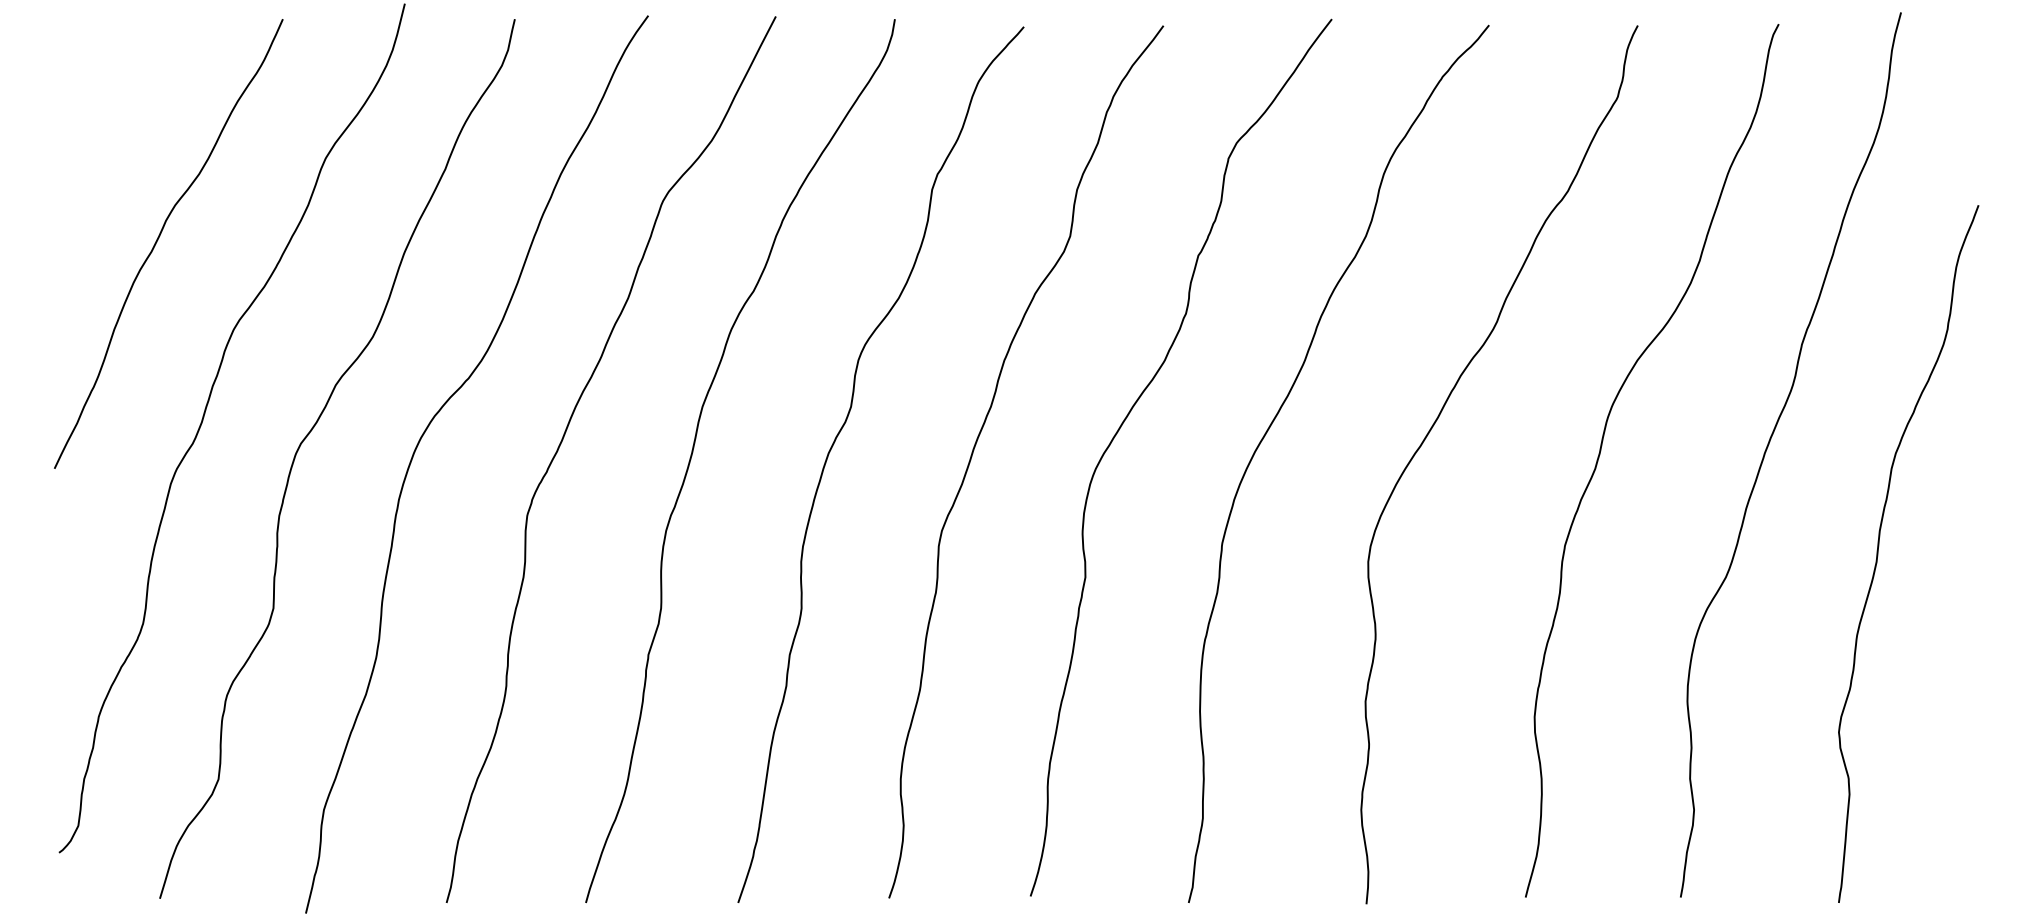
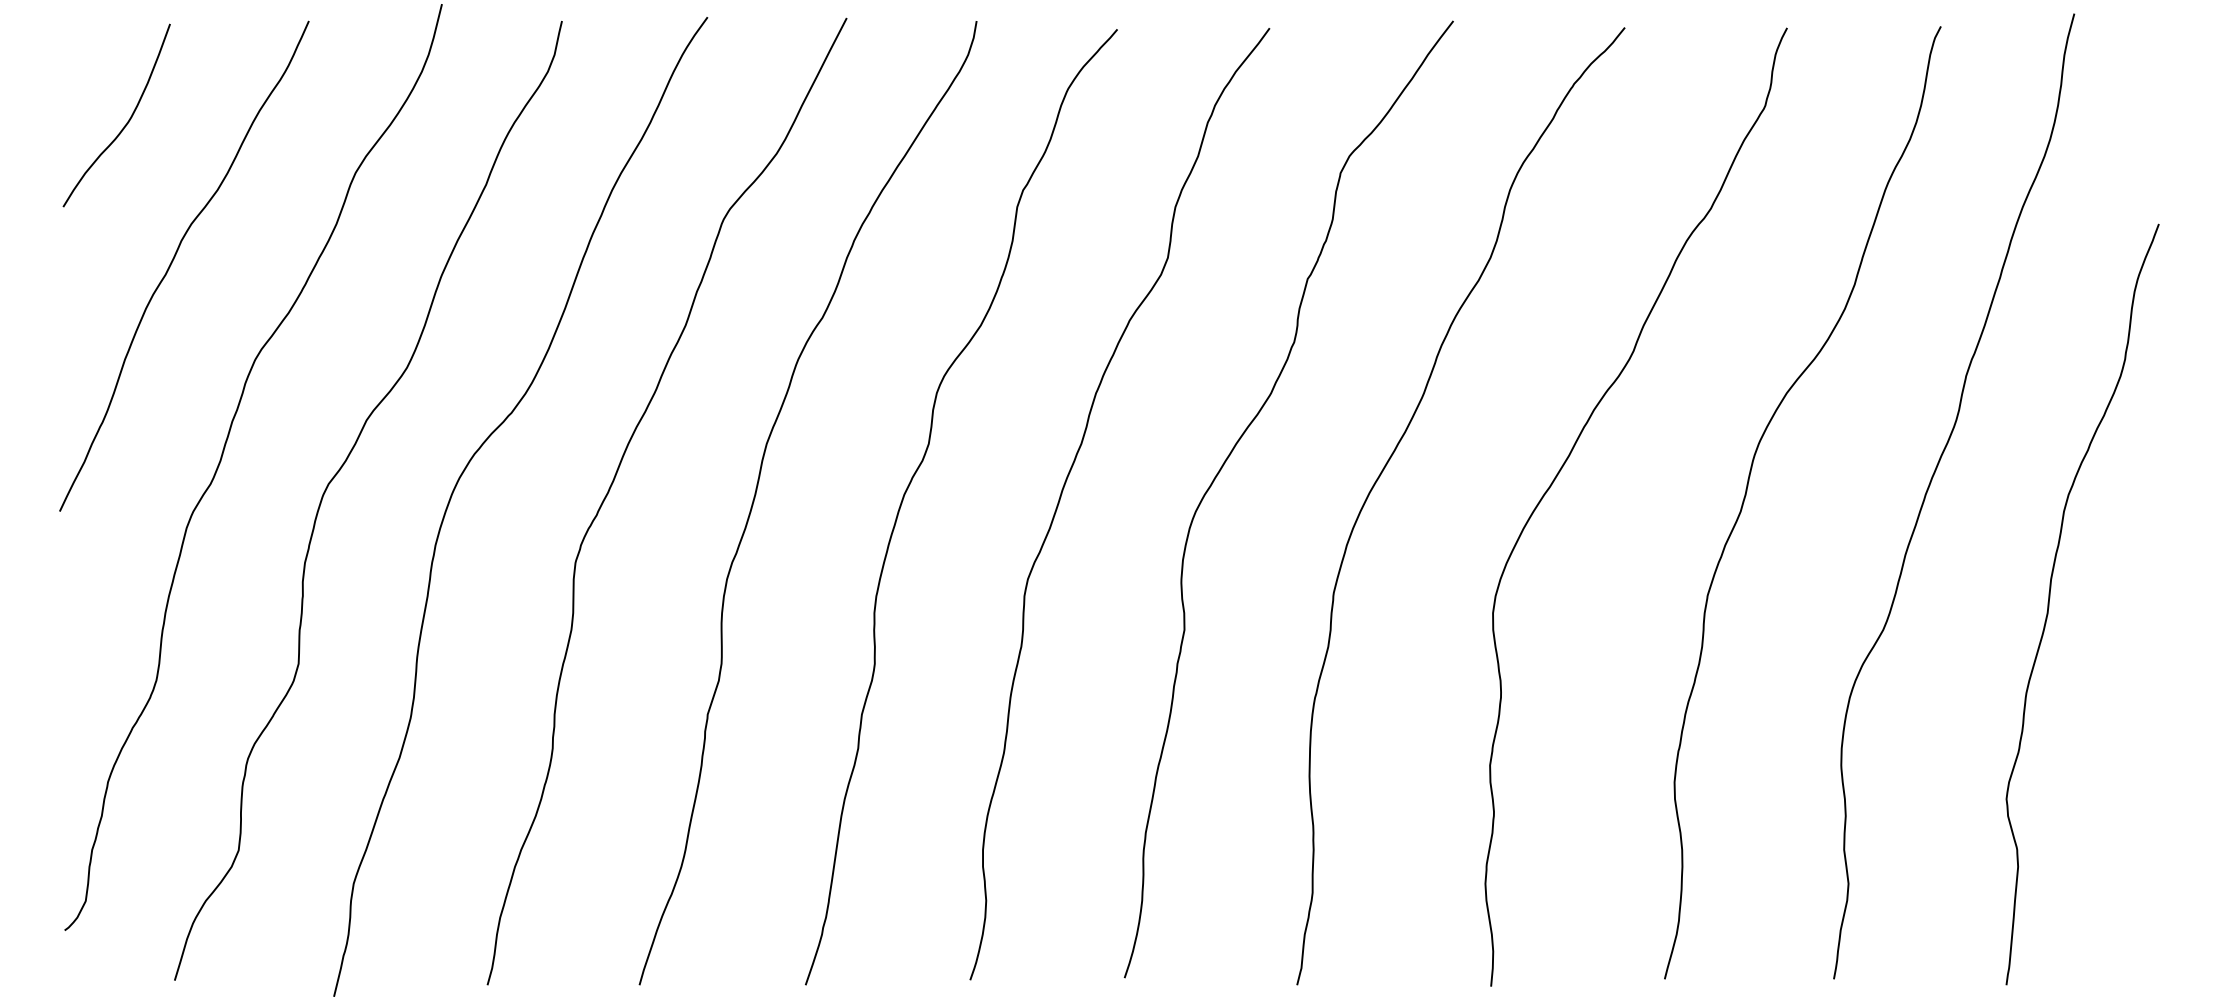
curve: (115, 112) -> (126, 122), added

